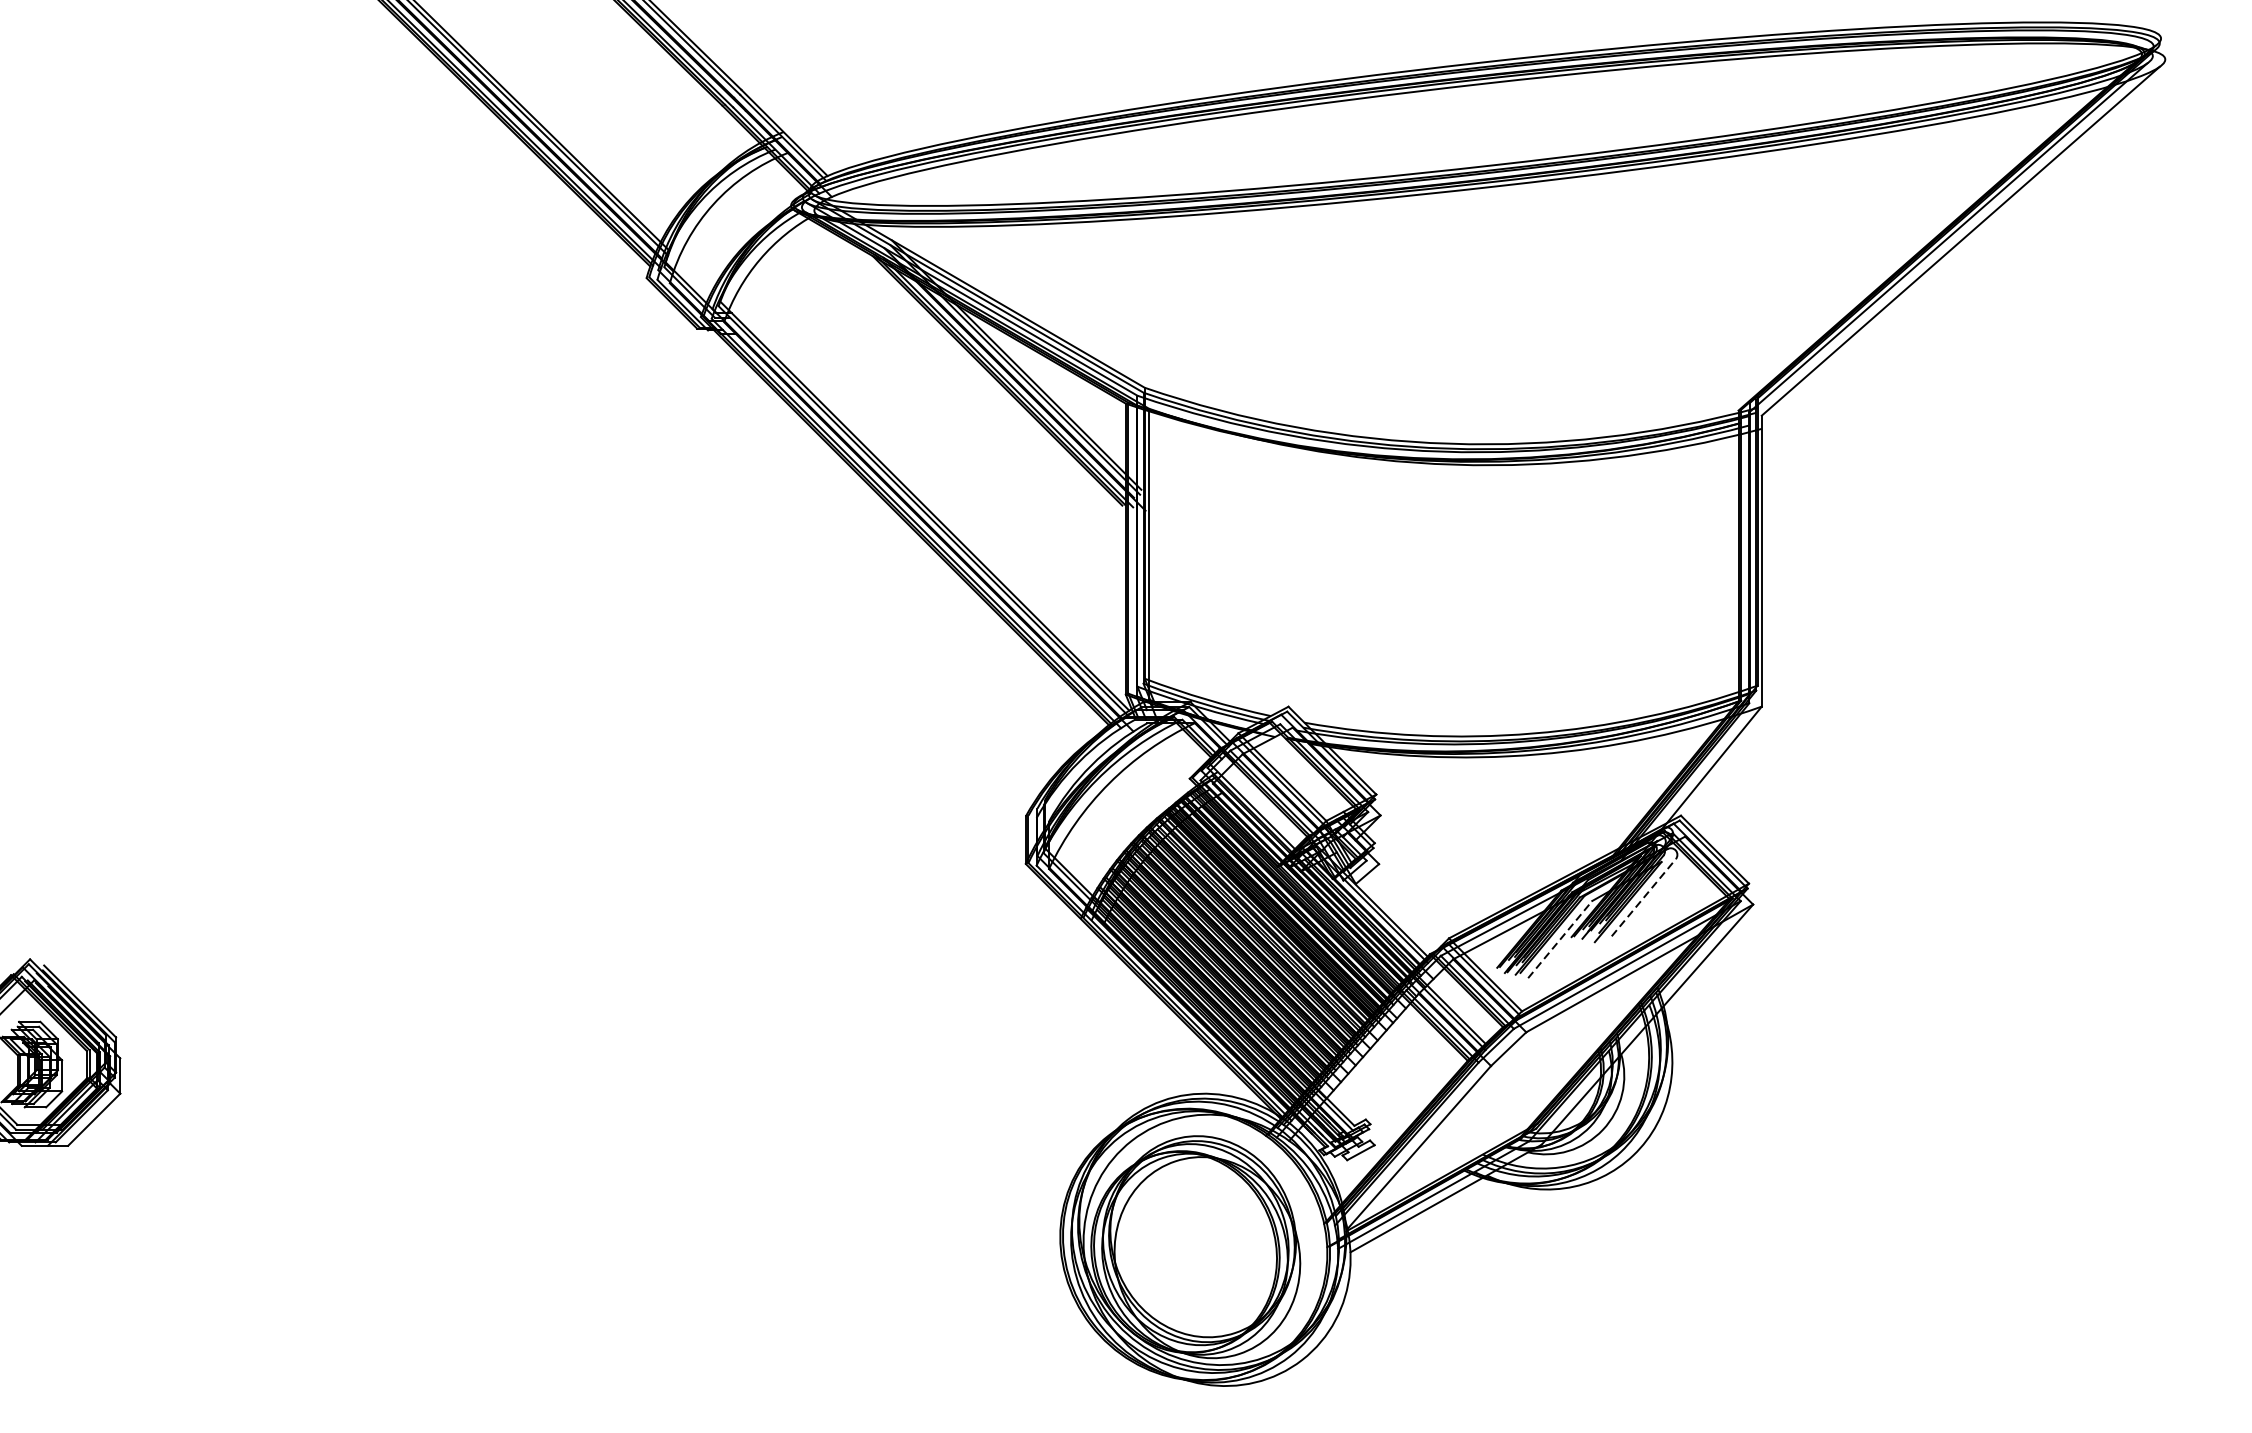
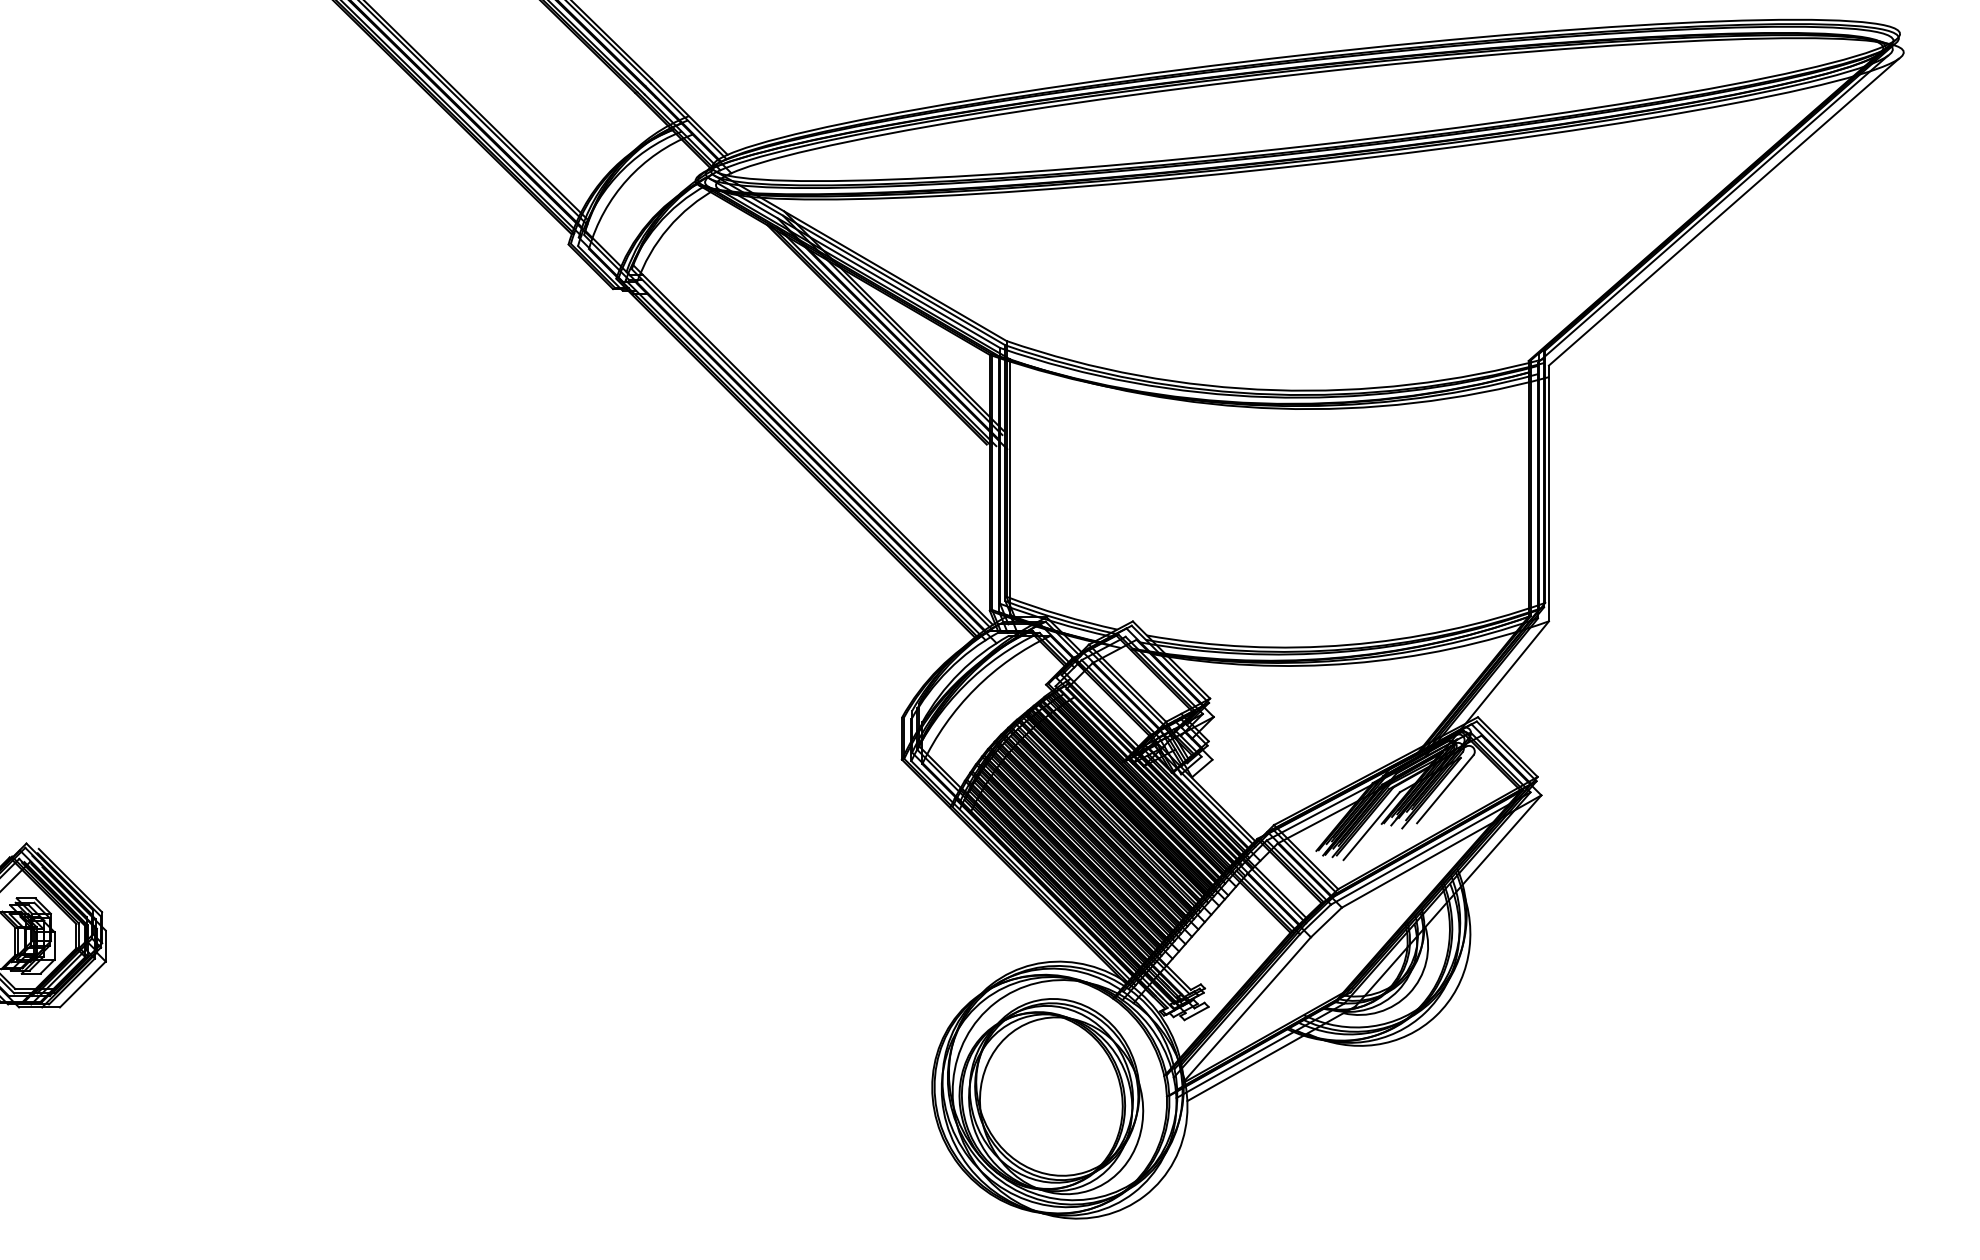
line: (1644, 896) -> (1445, 788), dashed -> solid
line: (1561, 938) -> (1372, 825), dashed -> solid

